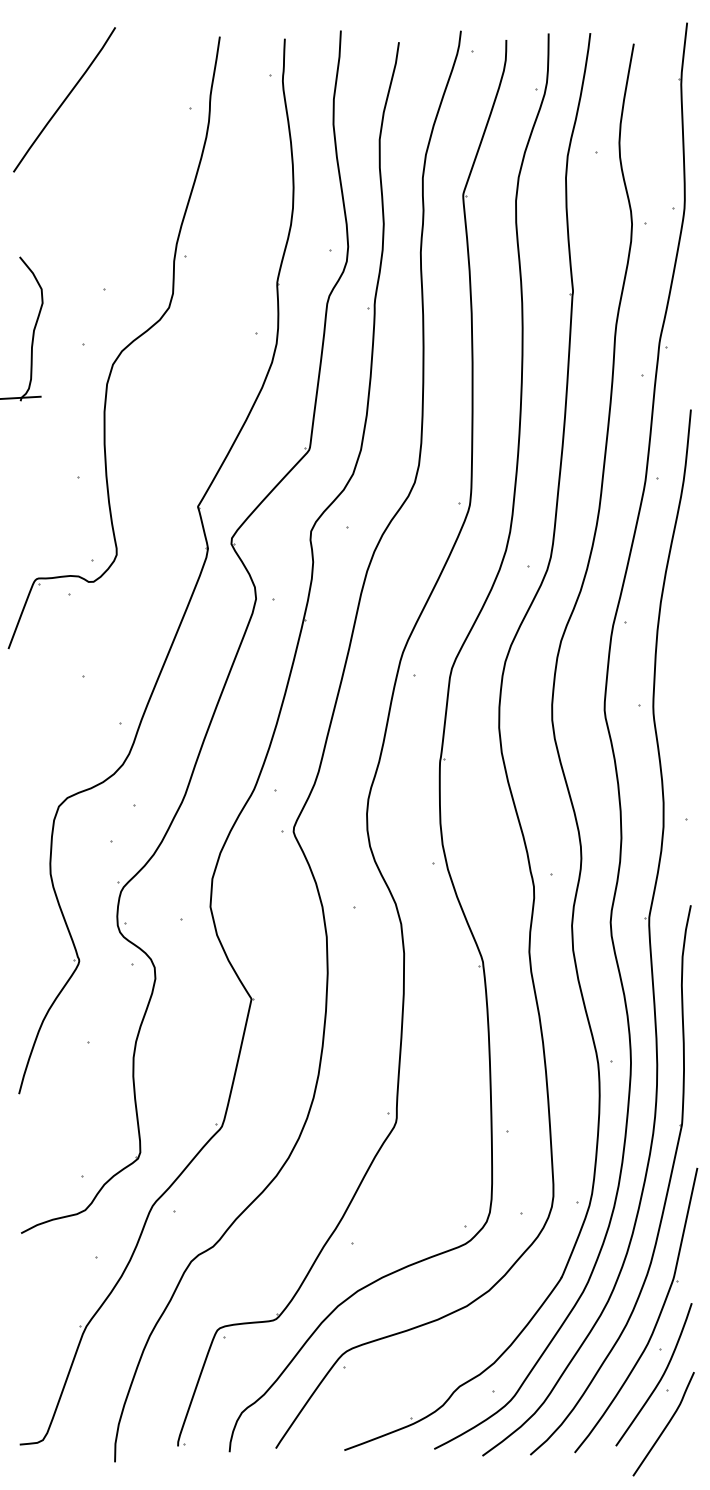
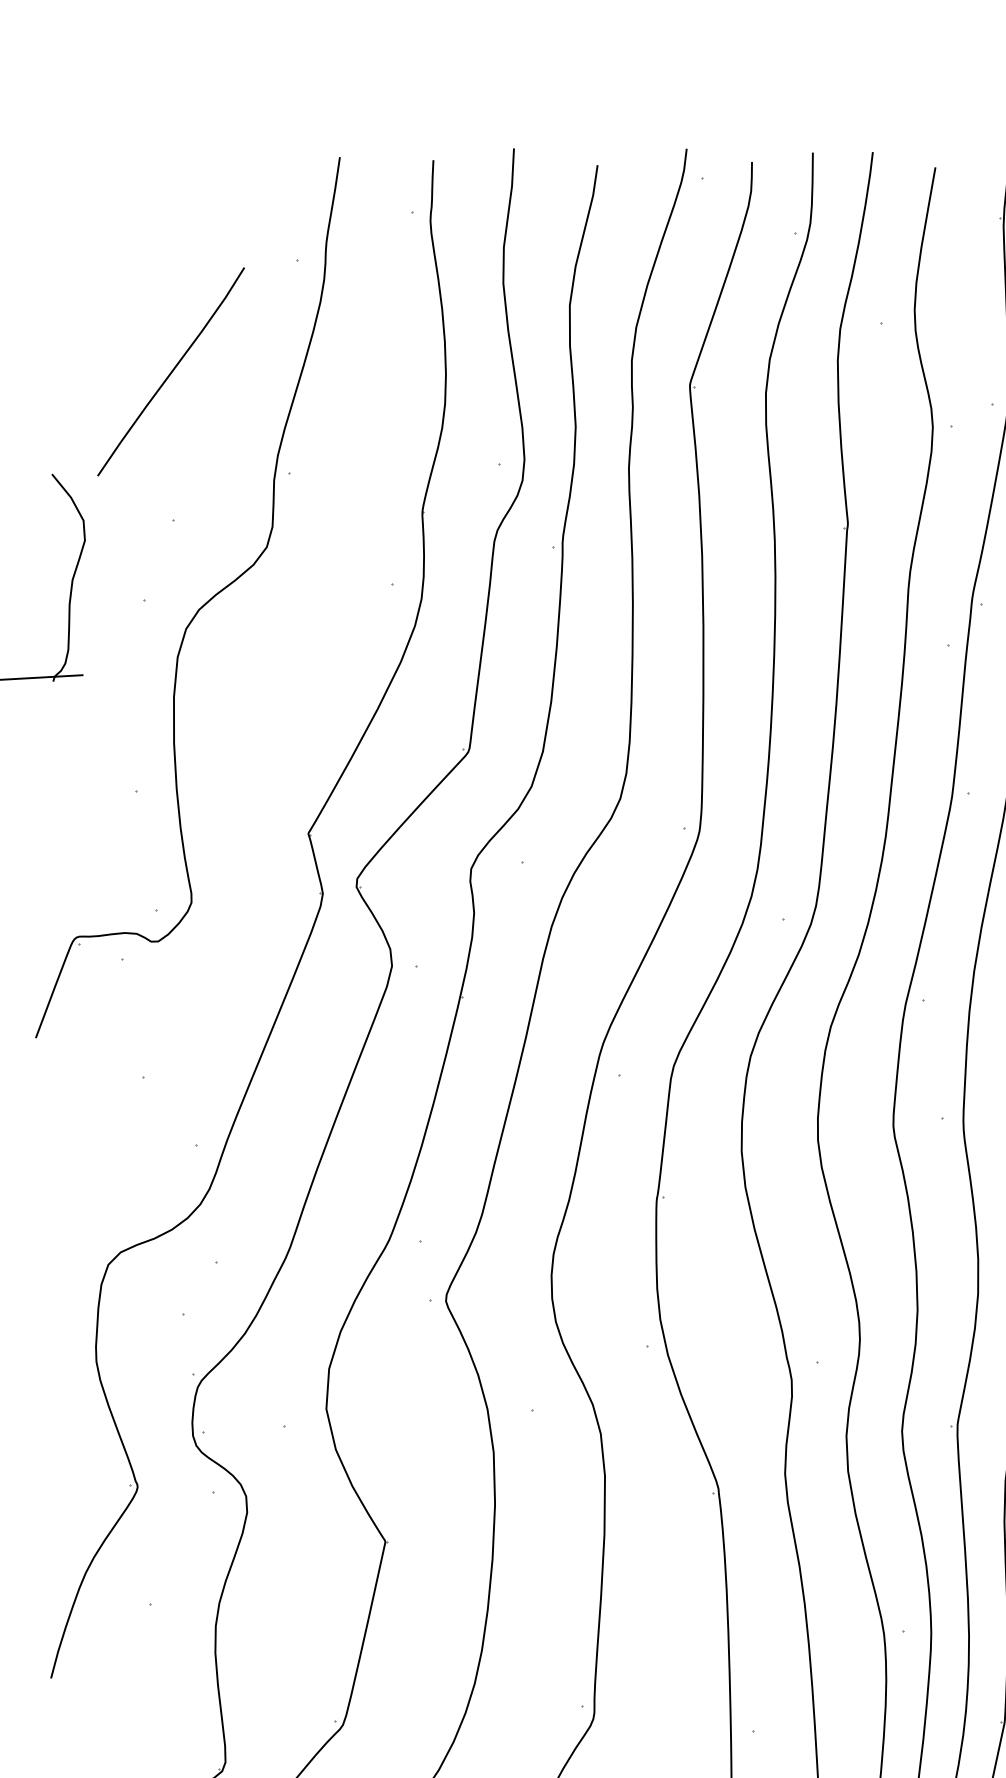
curve: (64, 99) -> (171, 371), moved

